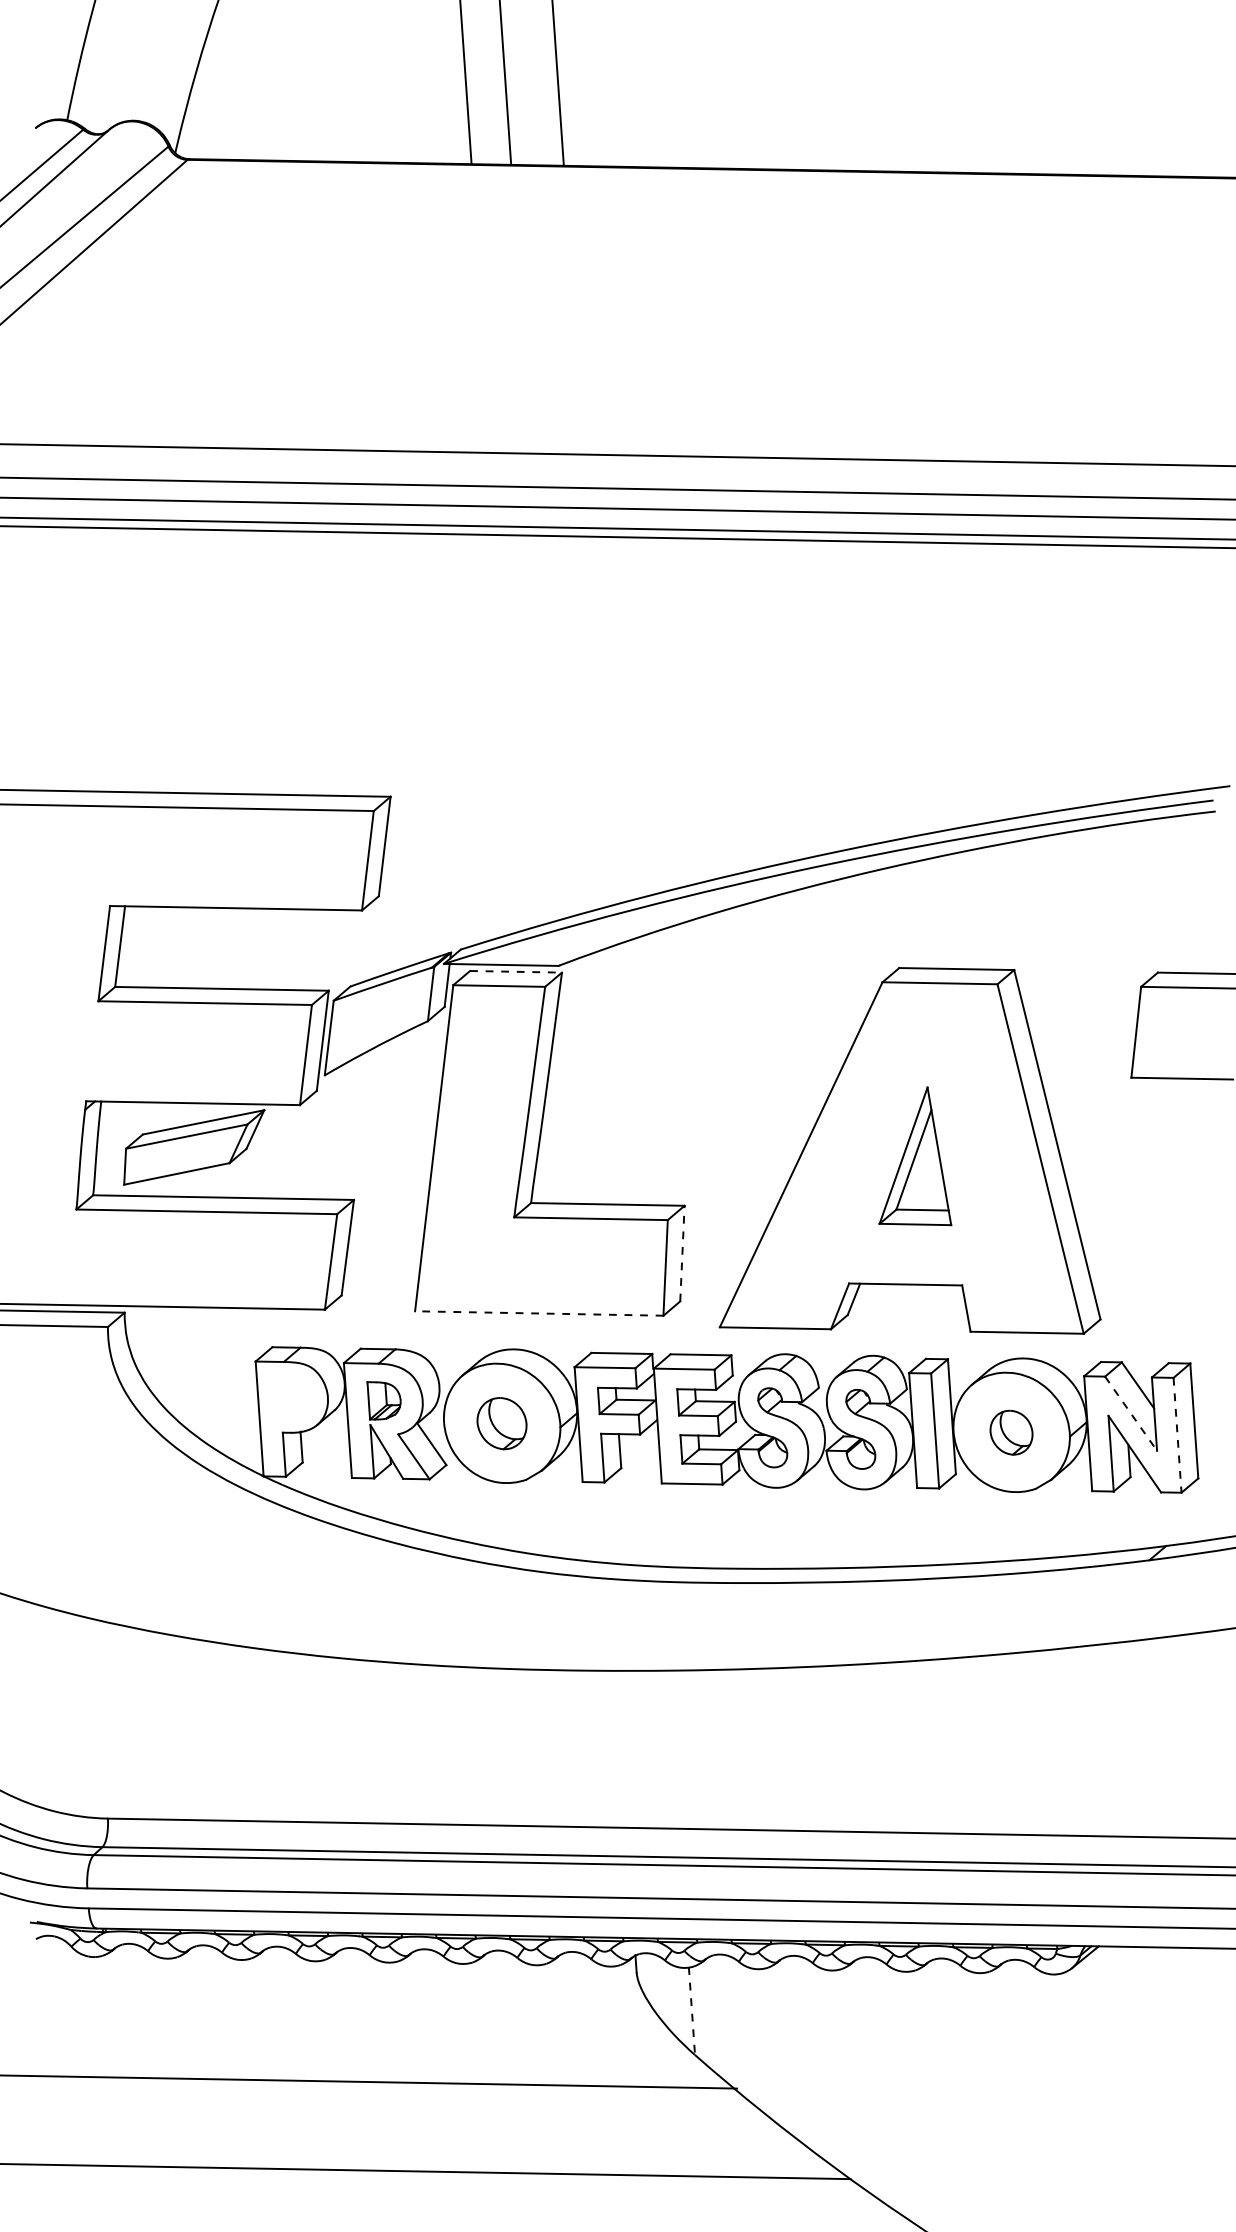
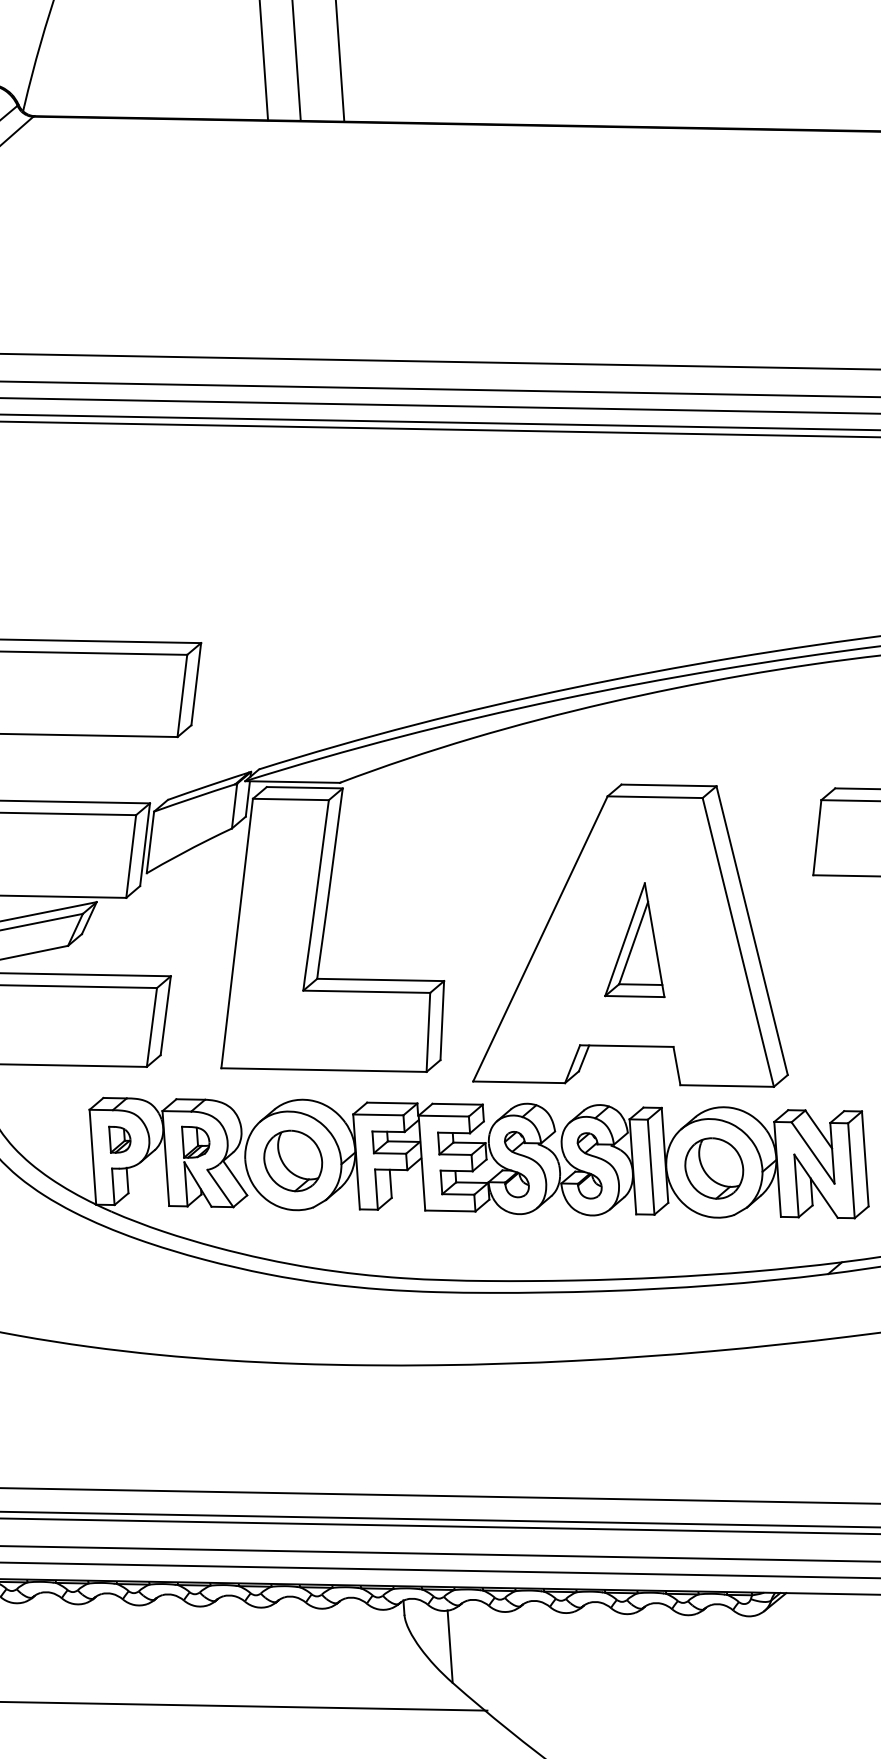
line: (516, 971) -> (305, 787), dashed -> solid
line: (682, 1253) -> (442, 1020), dashed -> solid
line: (538, 1313) -> (323, 1070), dashed -> solid
part: (292, 1397) -> (120, 1139), added
line: (1131, 1414) -> (813, 1153), dashed -> solid
part: (501, 1423) -> (292, 1161), size x1.43
part: (1011, 1432) -> (714, 1168), size x1.67
line: (1177, 1435) -> (851, 1170), dashed -> solid
line: (691, 2011) -> (449, 1646), dashed -> solid

